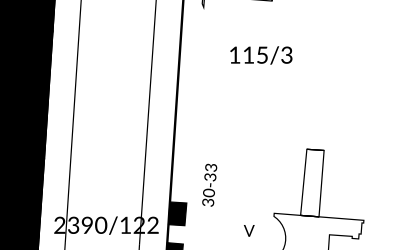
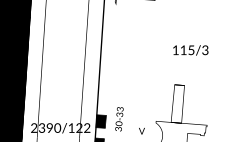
text: (260, 55) -> (190, 50), moved
text: (209, 185) -> (119, 119), moved

